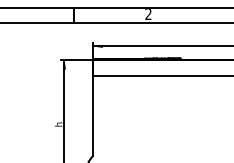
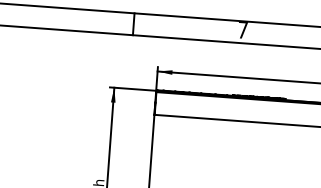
text: (148, 14) -> (242, 30), 2 -> 7

